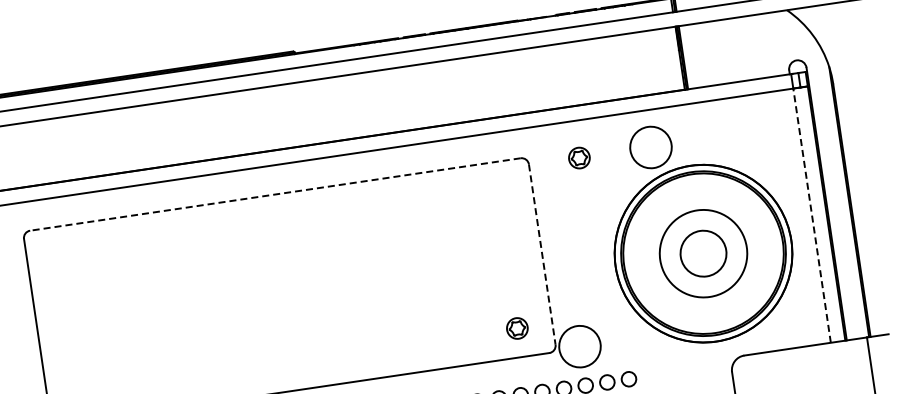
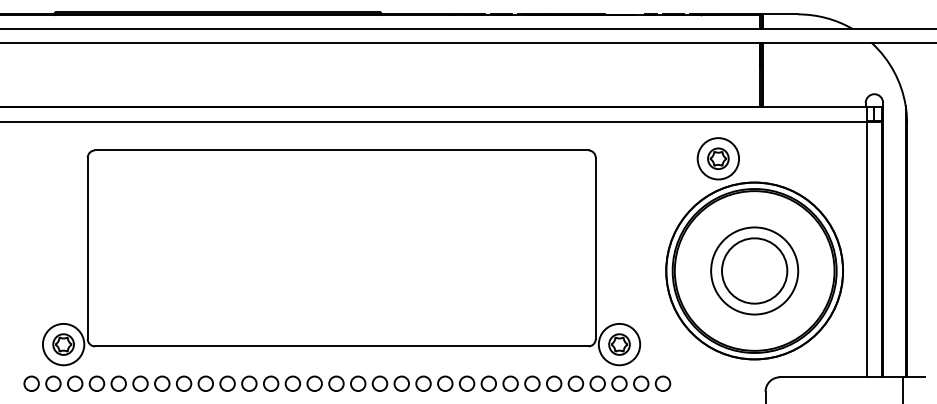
part: (579, 157) -> (718, 158), moved
line: (275, 194) -> (341, 150), dashed -> solid
line: (812, 215) -> (867, 249), dashed -> solid
circle: (703, 253) -> (754, 270), size x1.43
line: (542, 254) -> (595, 248), dashed -> solid
part: (517, 328) -> (619, 344), moved

